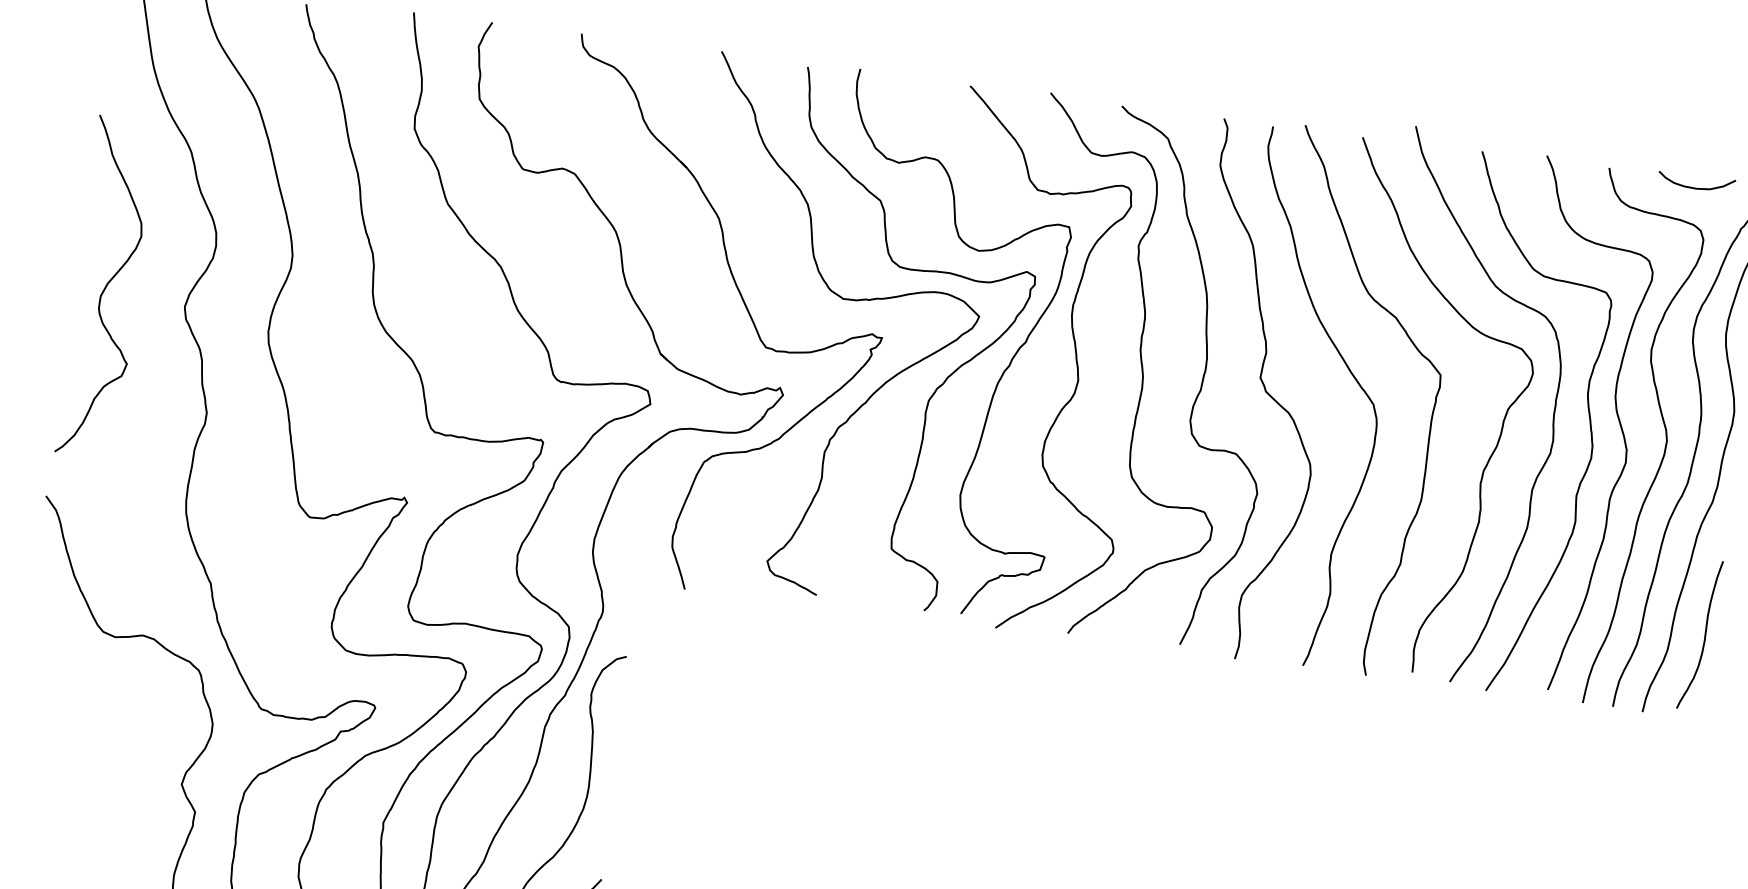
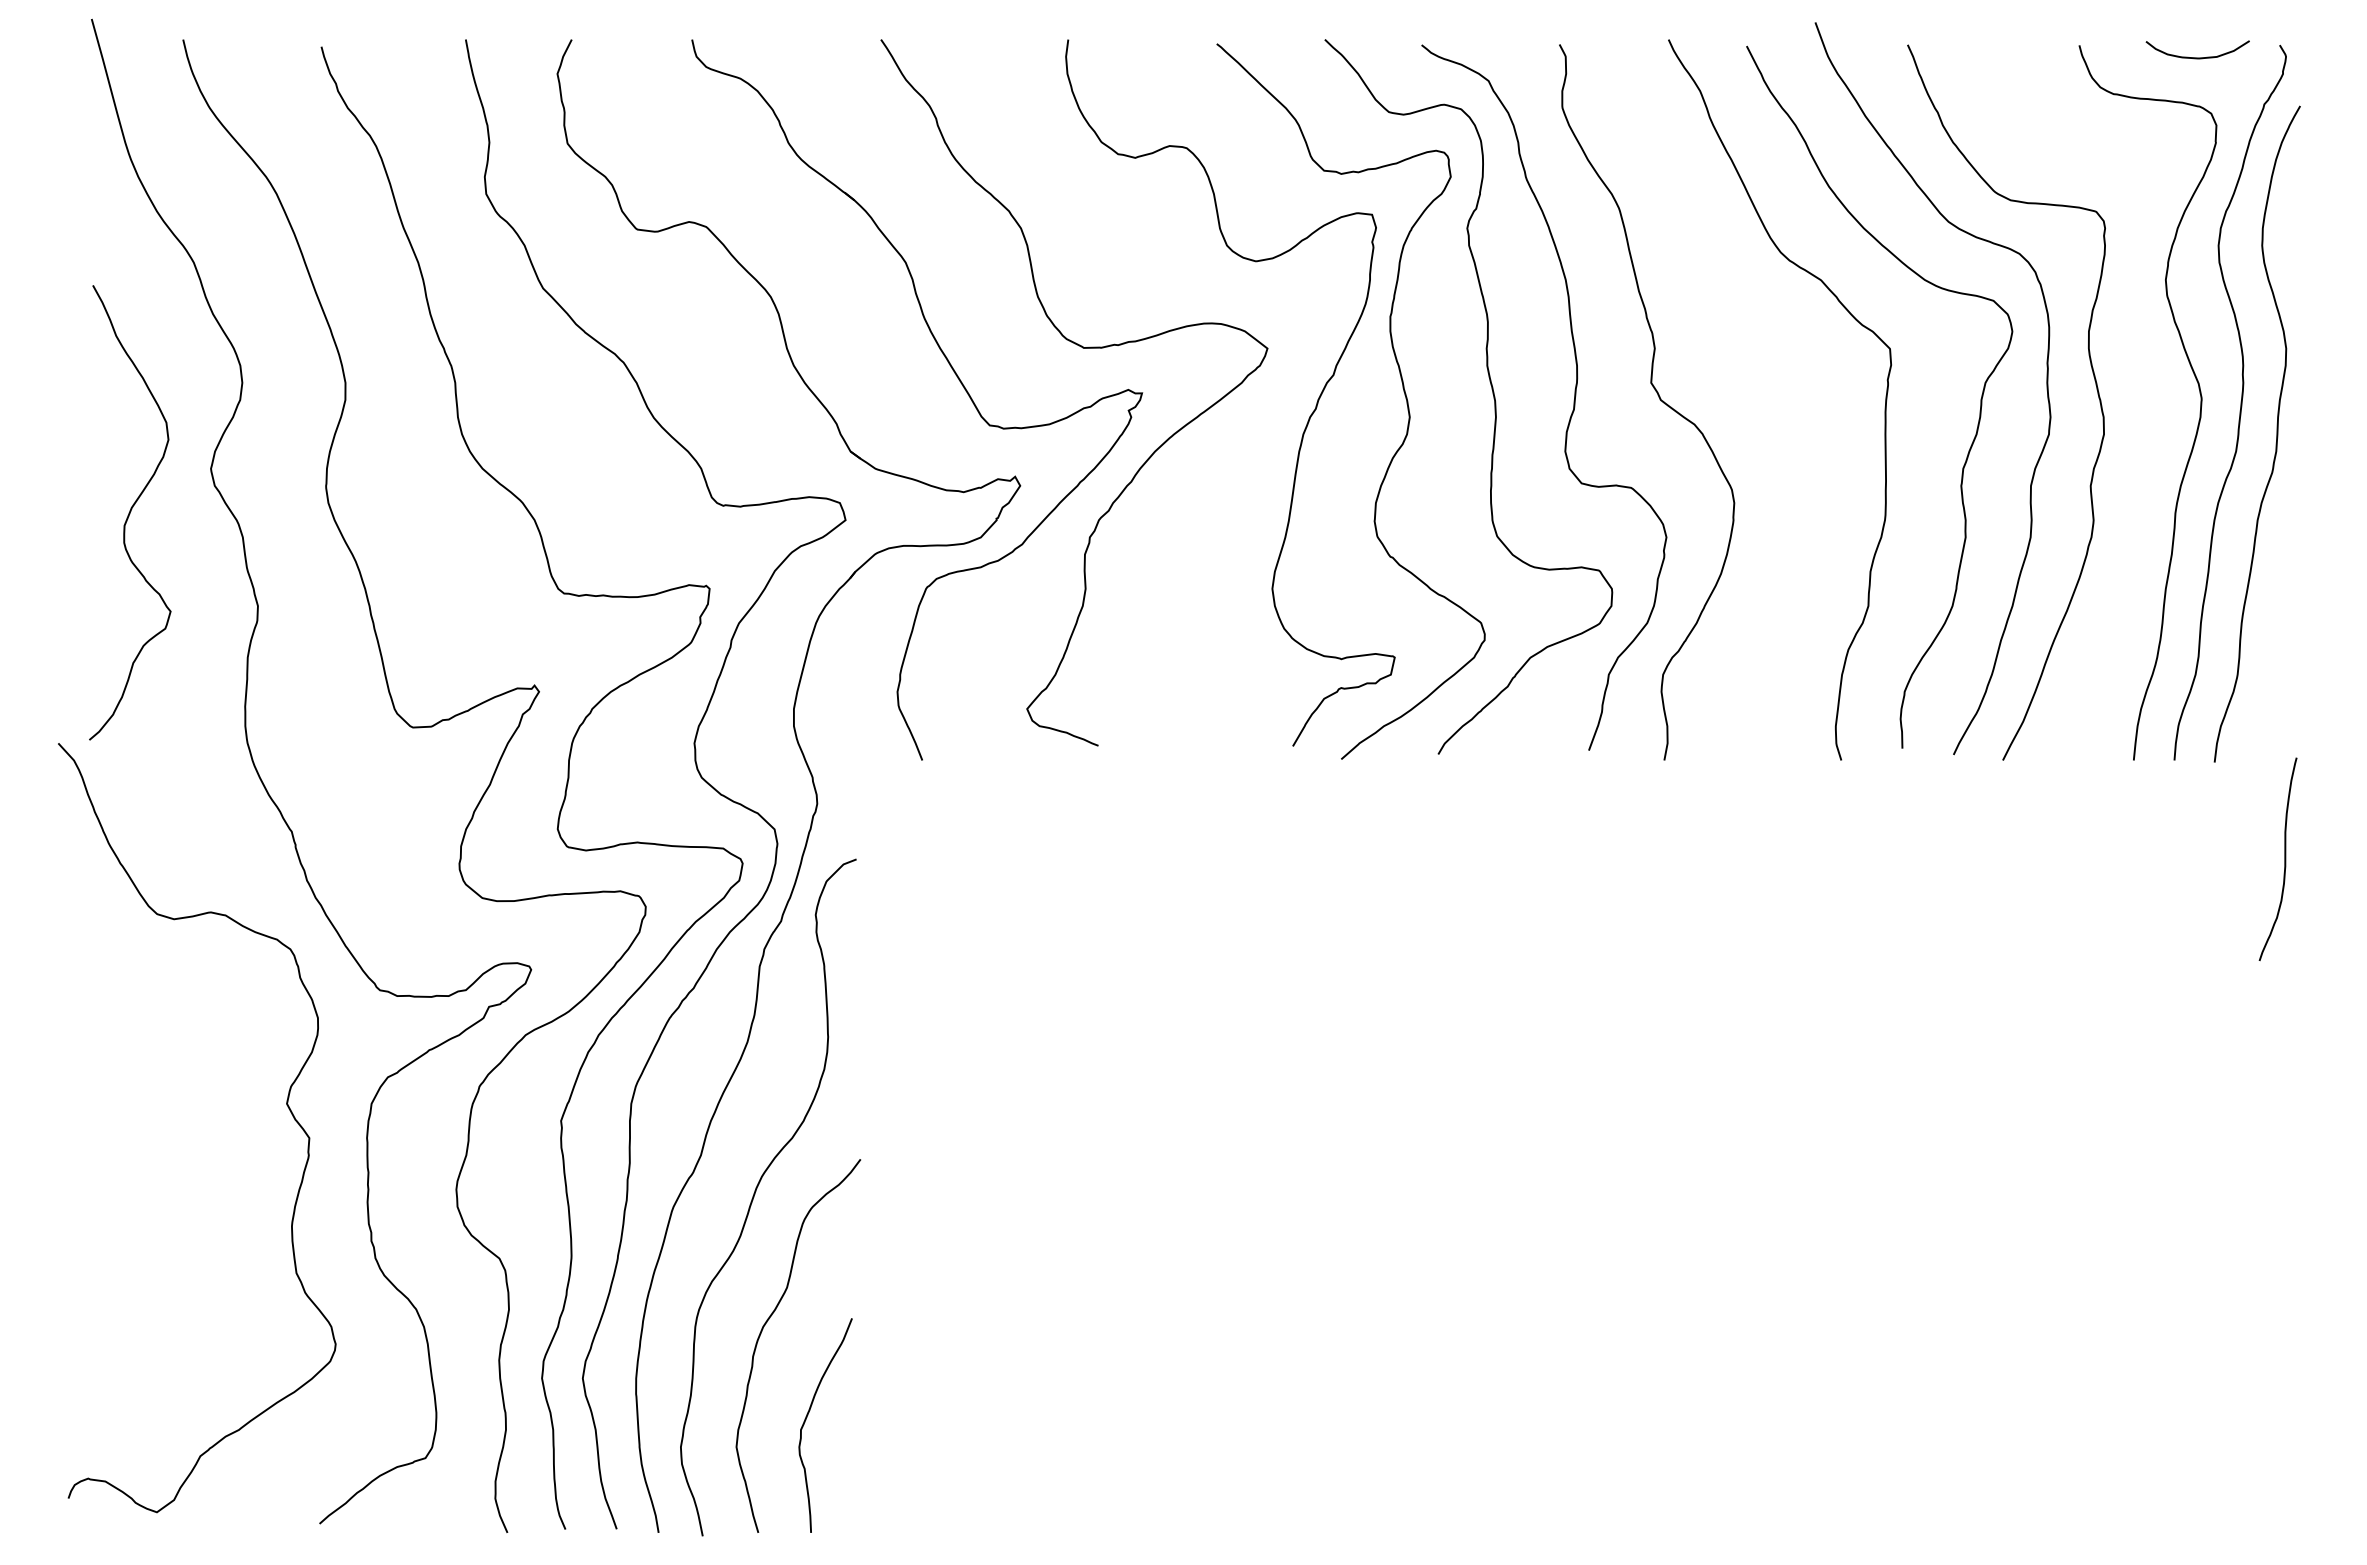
curve: (106, 286) -> (130, 512), moved
curve: (1349, 371) -> (1768, 359), removed
curve: (944, 379) -> (1232, 438), removed
curve: (1616, 412) -> (2129, 369), removed
curve: (1704, 635) -> (2284, 859), moved

